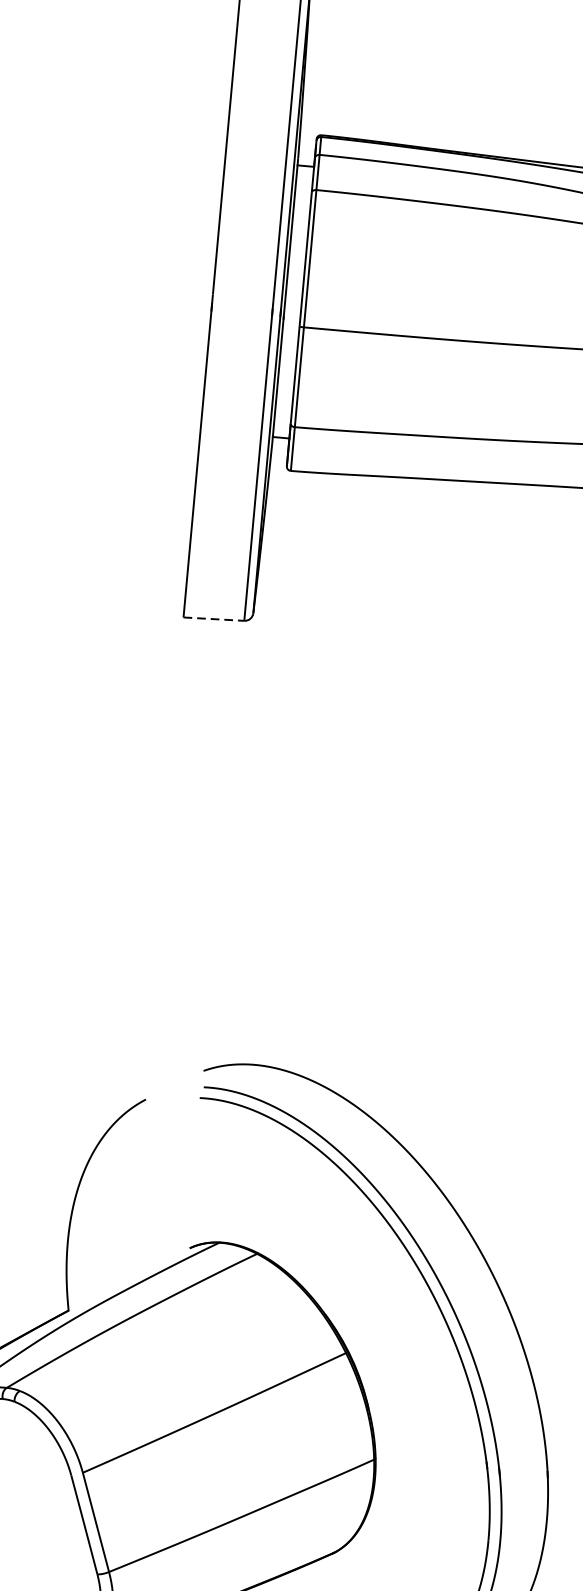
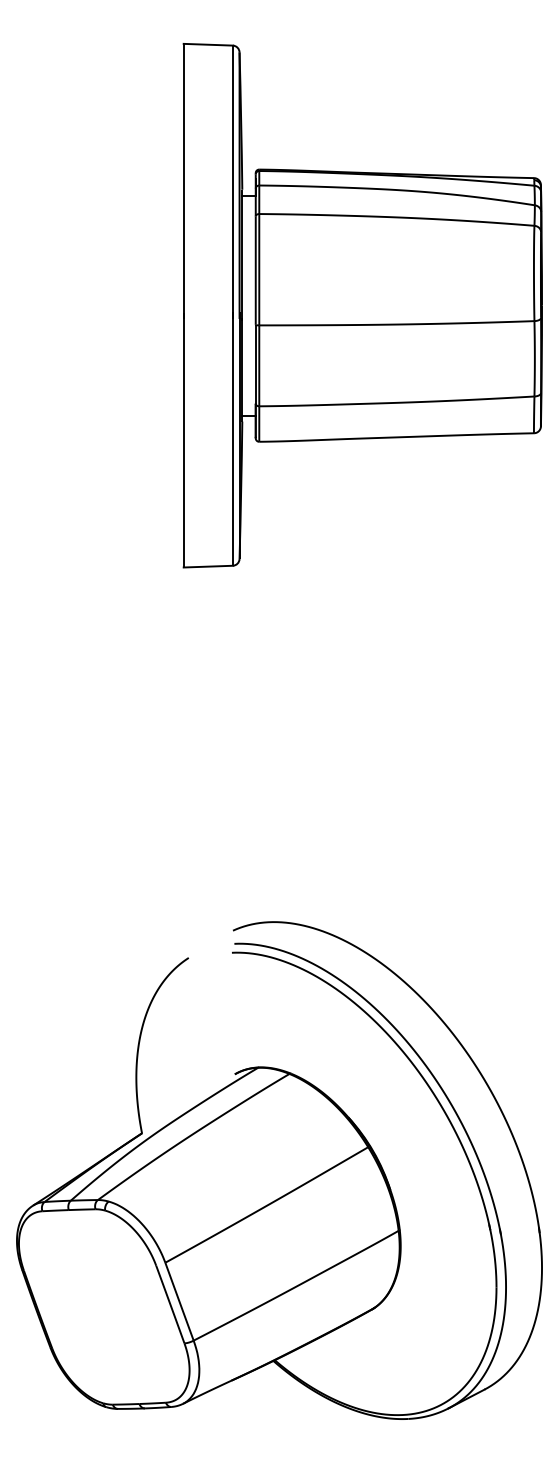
line: (214, 619) -> (208, 566), dashed -> solid

